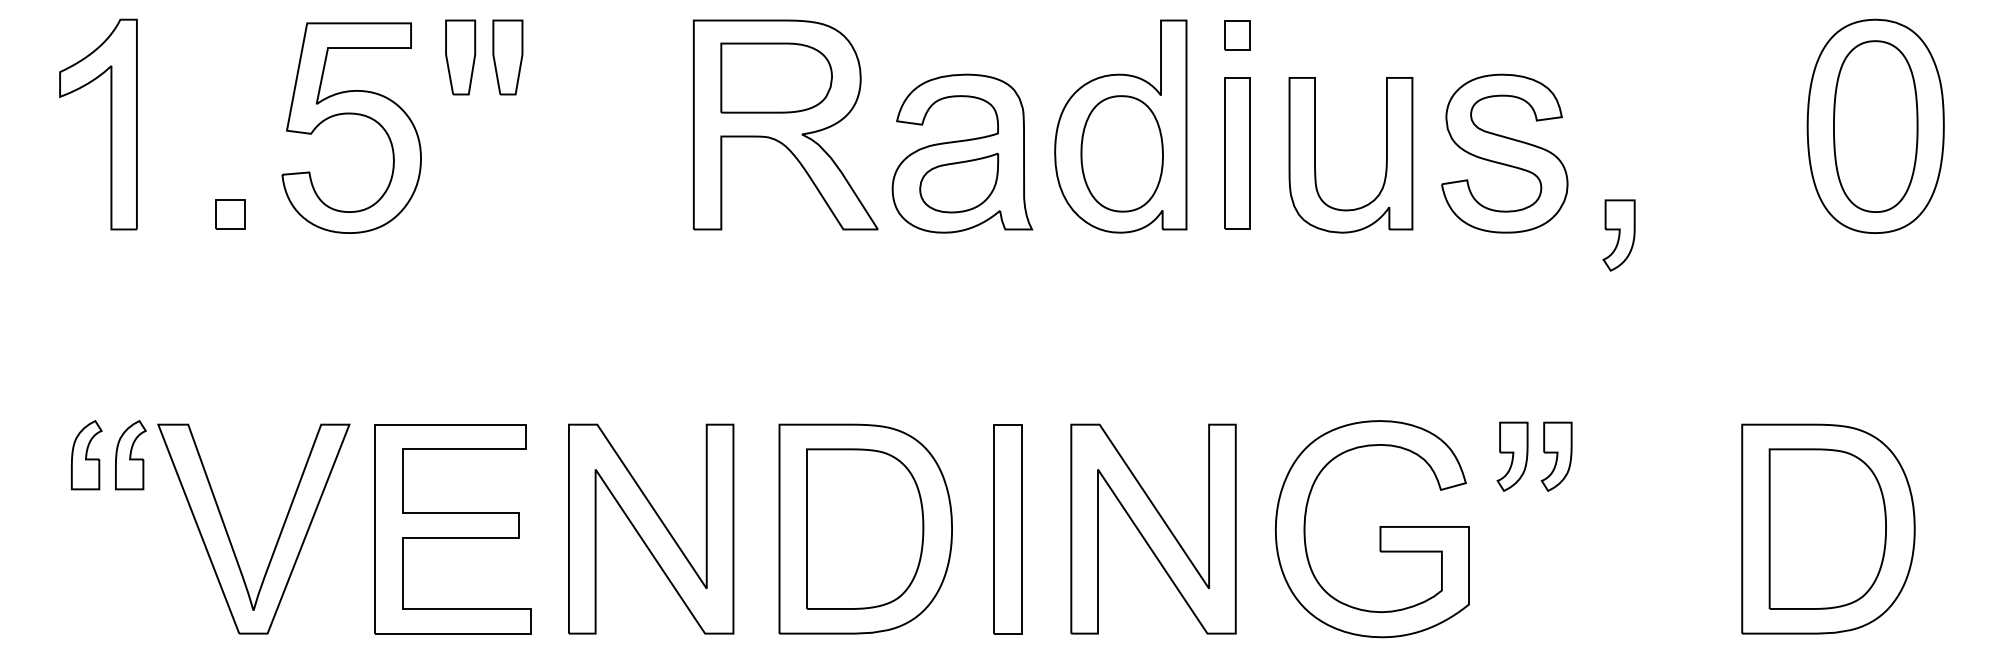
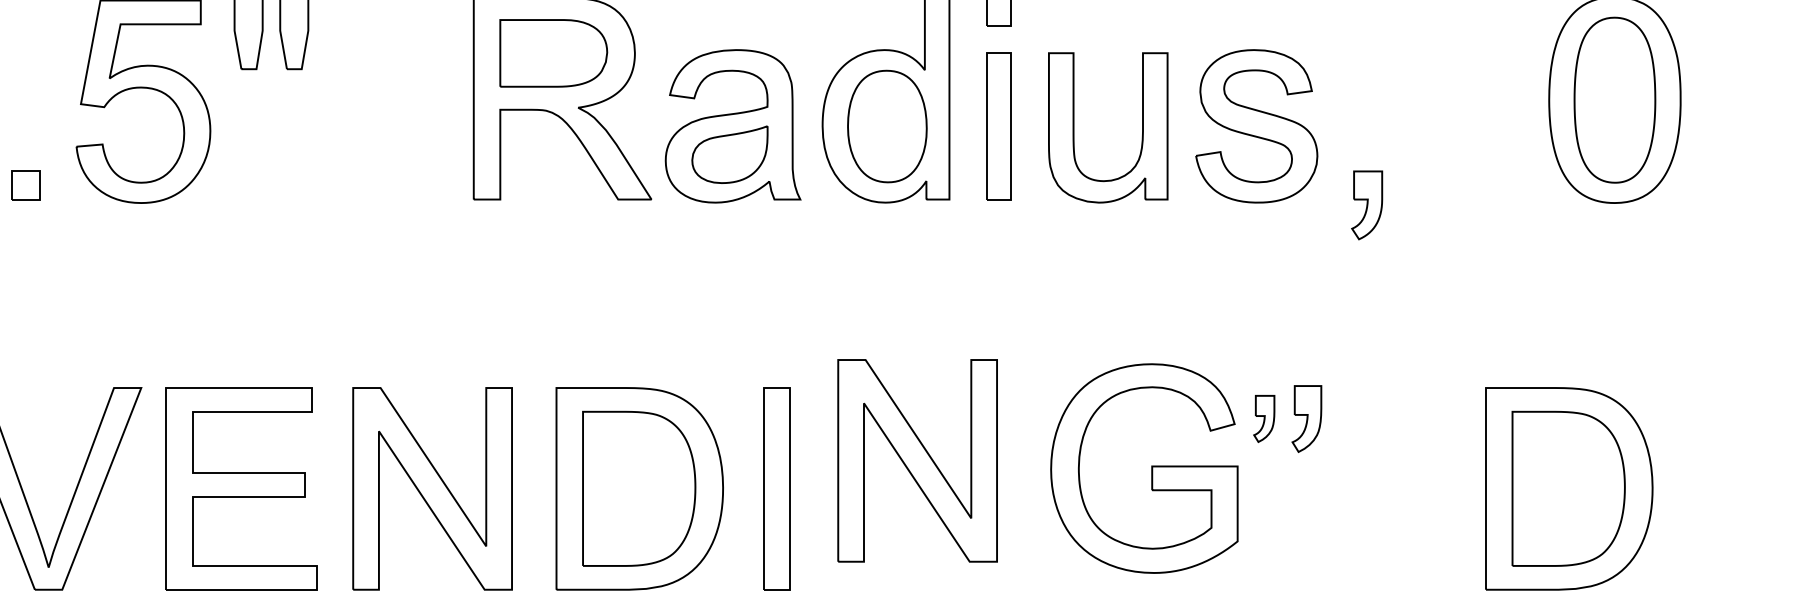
part: (1512, 456) -> (1264, 418), size x0.7
part: (1153, 528) -> (917, 460), moved
part: (1379, 529) -> (1151, 468), moved

